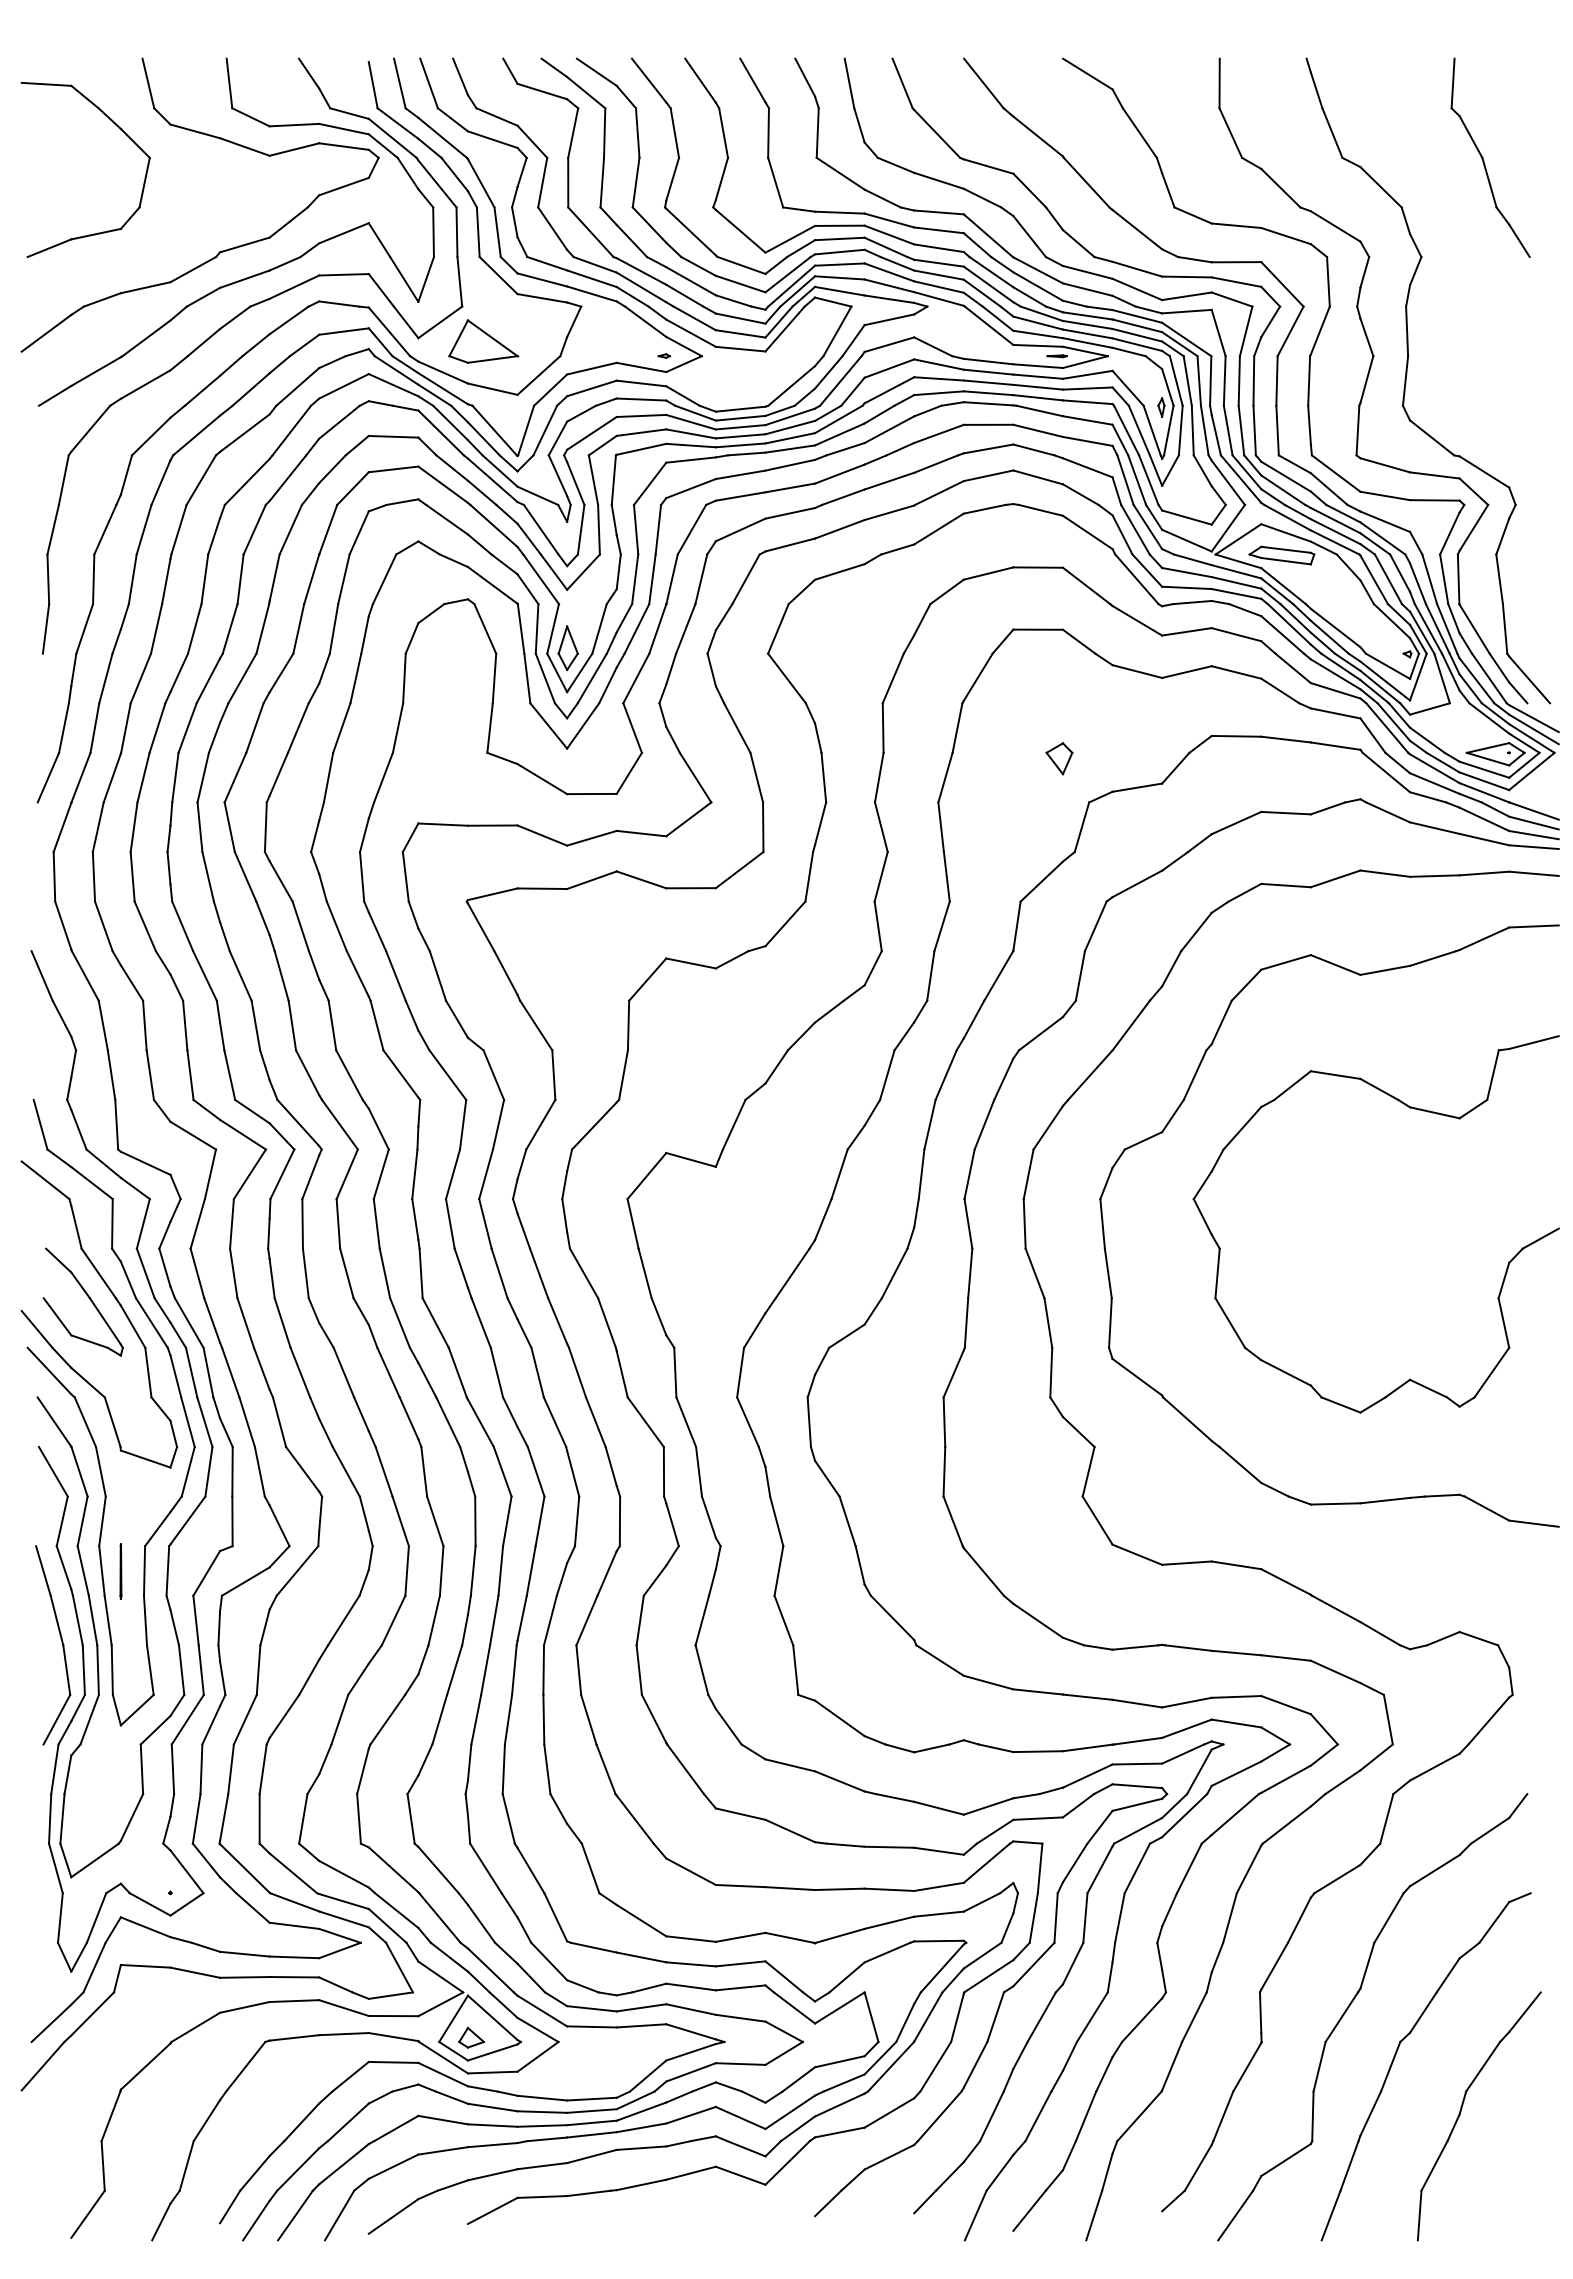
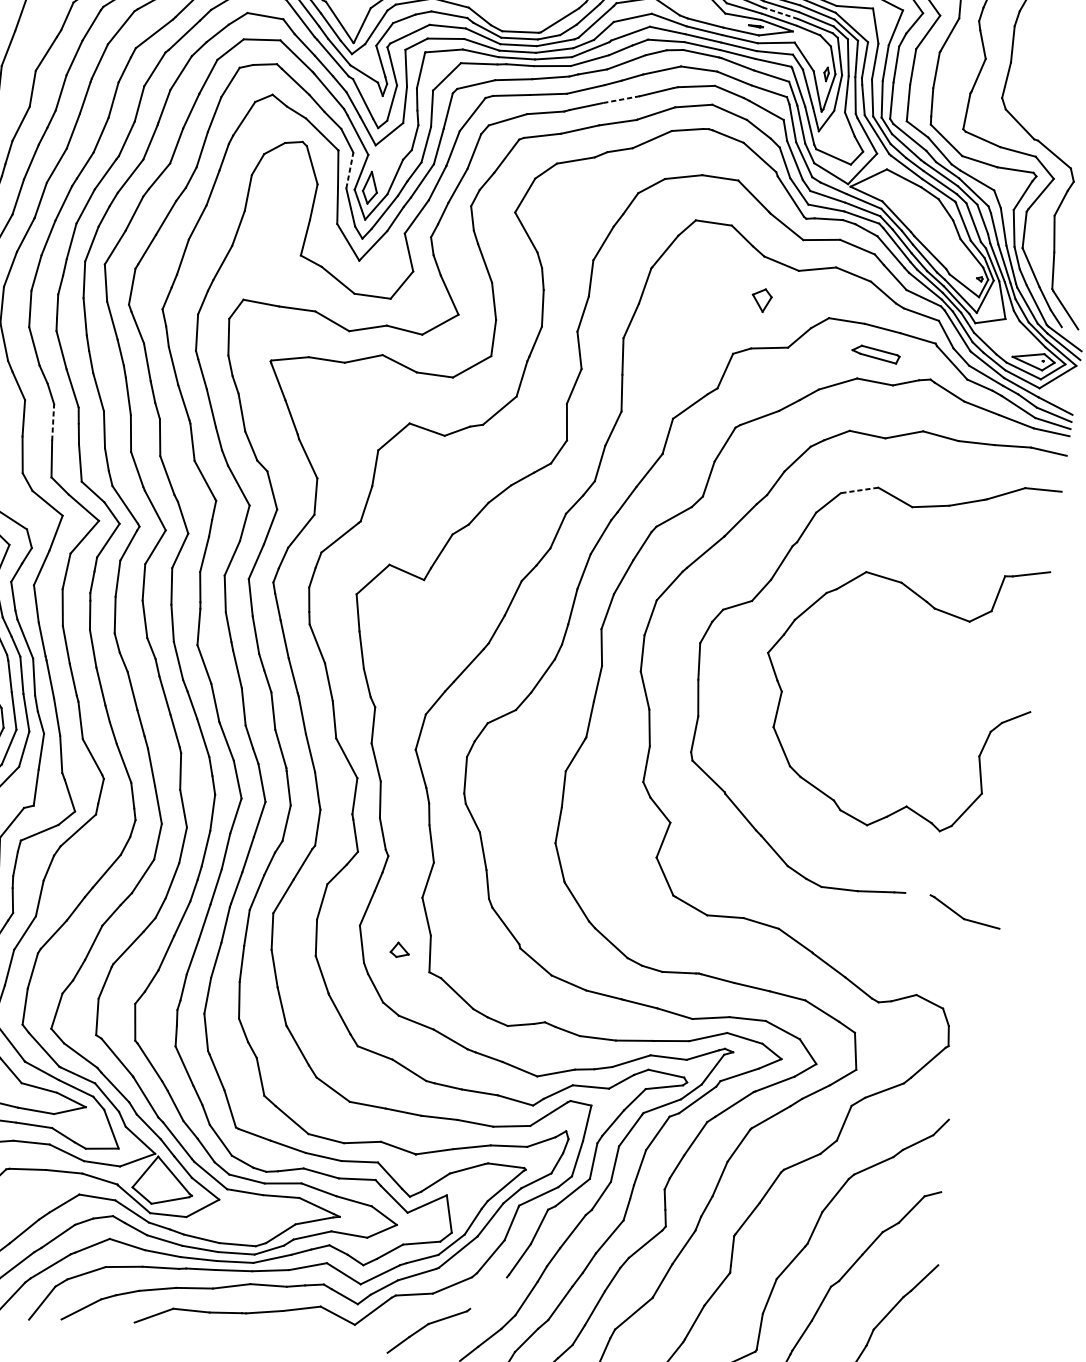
line: (1087, 333) -> (780, 12), solid -> dashed
line: (888, 481) -> (620, 99), solid -> dashed
part: (1281, 555) -> (875, 354), moved
line: (537, 628) -> (350, 170), solid -> dashed
part: (1059, 758) -> (761, 300), moved
line: (1286, 962) -> (859, 490), solid -> dashed
line: (185, 1025) -> (53, 422), solid -> dashed
line: (1441, 1495) -> (917, 893), removed
part: (471, 2037) -> (400, 950), moved
line: (939, 2116) -> (488, 1293), removed

